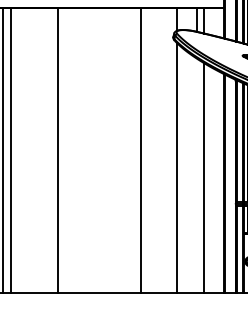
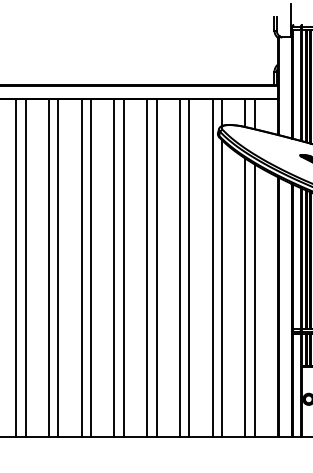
line: (30, 150) -> (48, 267), added
line: (38, 150) -> (58, 267), added
line: (66, 150) -> (91, 267), added
line: (86, 150) -> (114, 267), added
line: (93, 150) -> (123, 267), added
line: (113, 150) -> (147, 267), added
line: (121, 150) -> (156, 267), added
line: (149, 150) -> (189, 267), added
line: (168, 150) -> (212, 267), added
line: (196, 175) -> (245, 297), added

